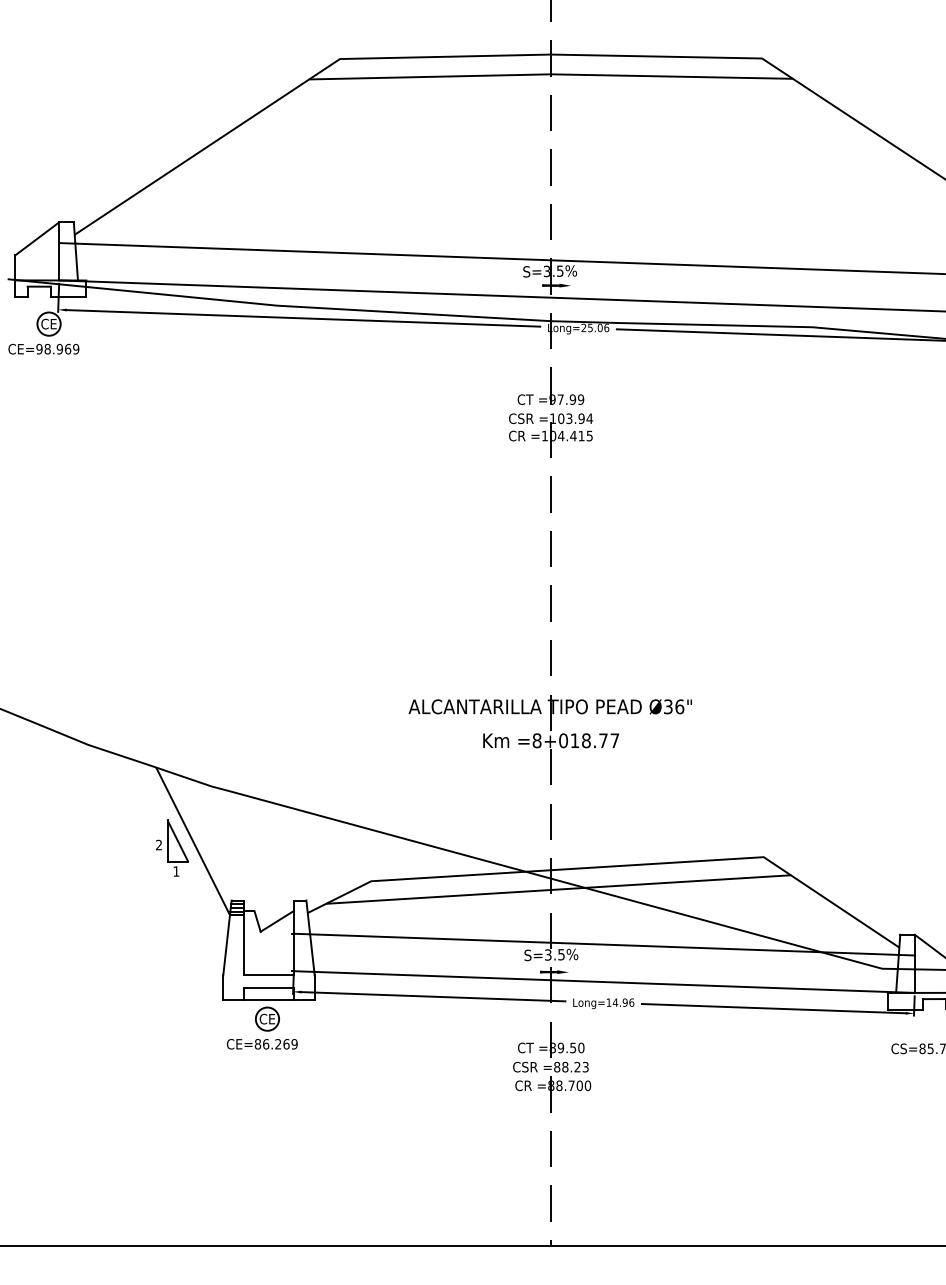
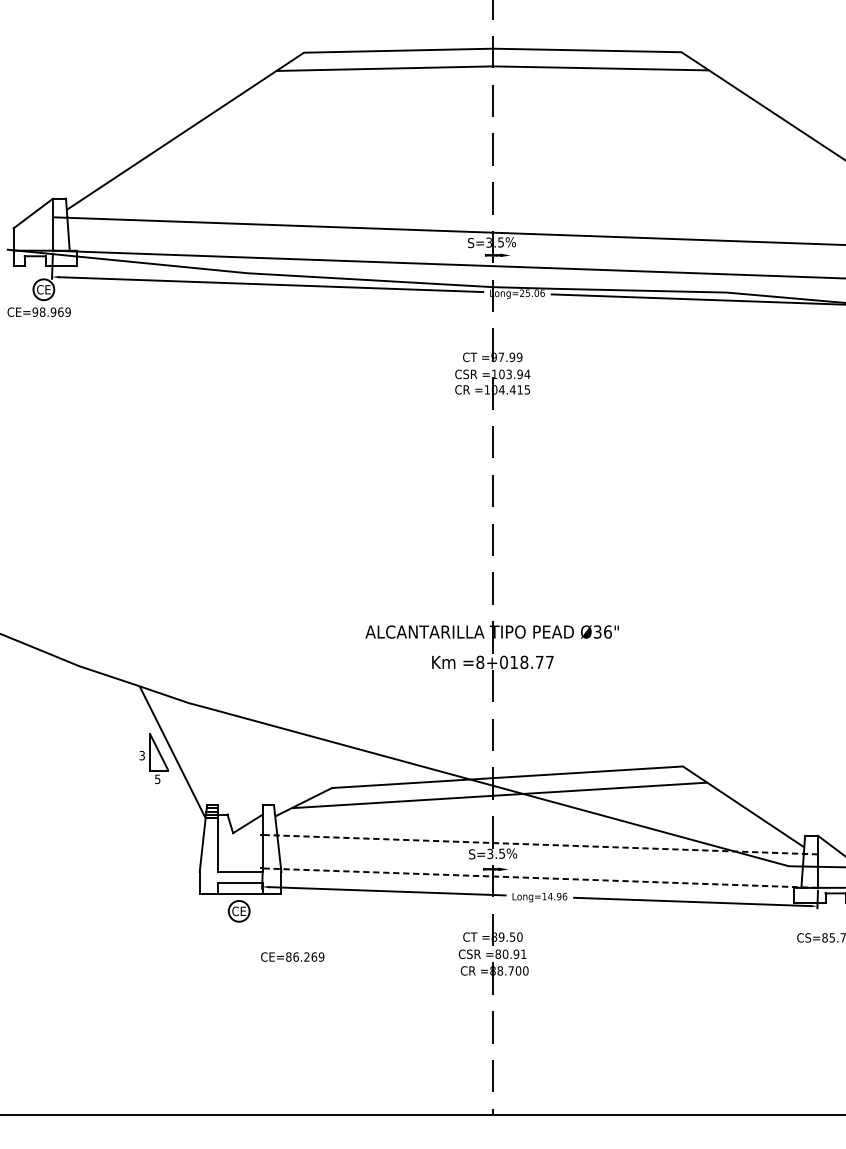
text: (159, 845) -> (142, 756), 2 -> 3
text: (176, 871) -> (157, 779), 1 -> 5
line: (605, 944) -> (541, 844), solid -> dashed
line: (604, 982) -> (540, 878), solid -> dashed
text: (261, 1044) -> (291, 957), moved
text: (575, 1066) -> (514, 953), =88.23 -> =80.91

